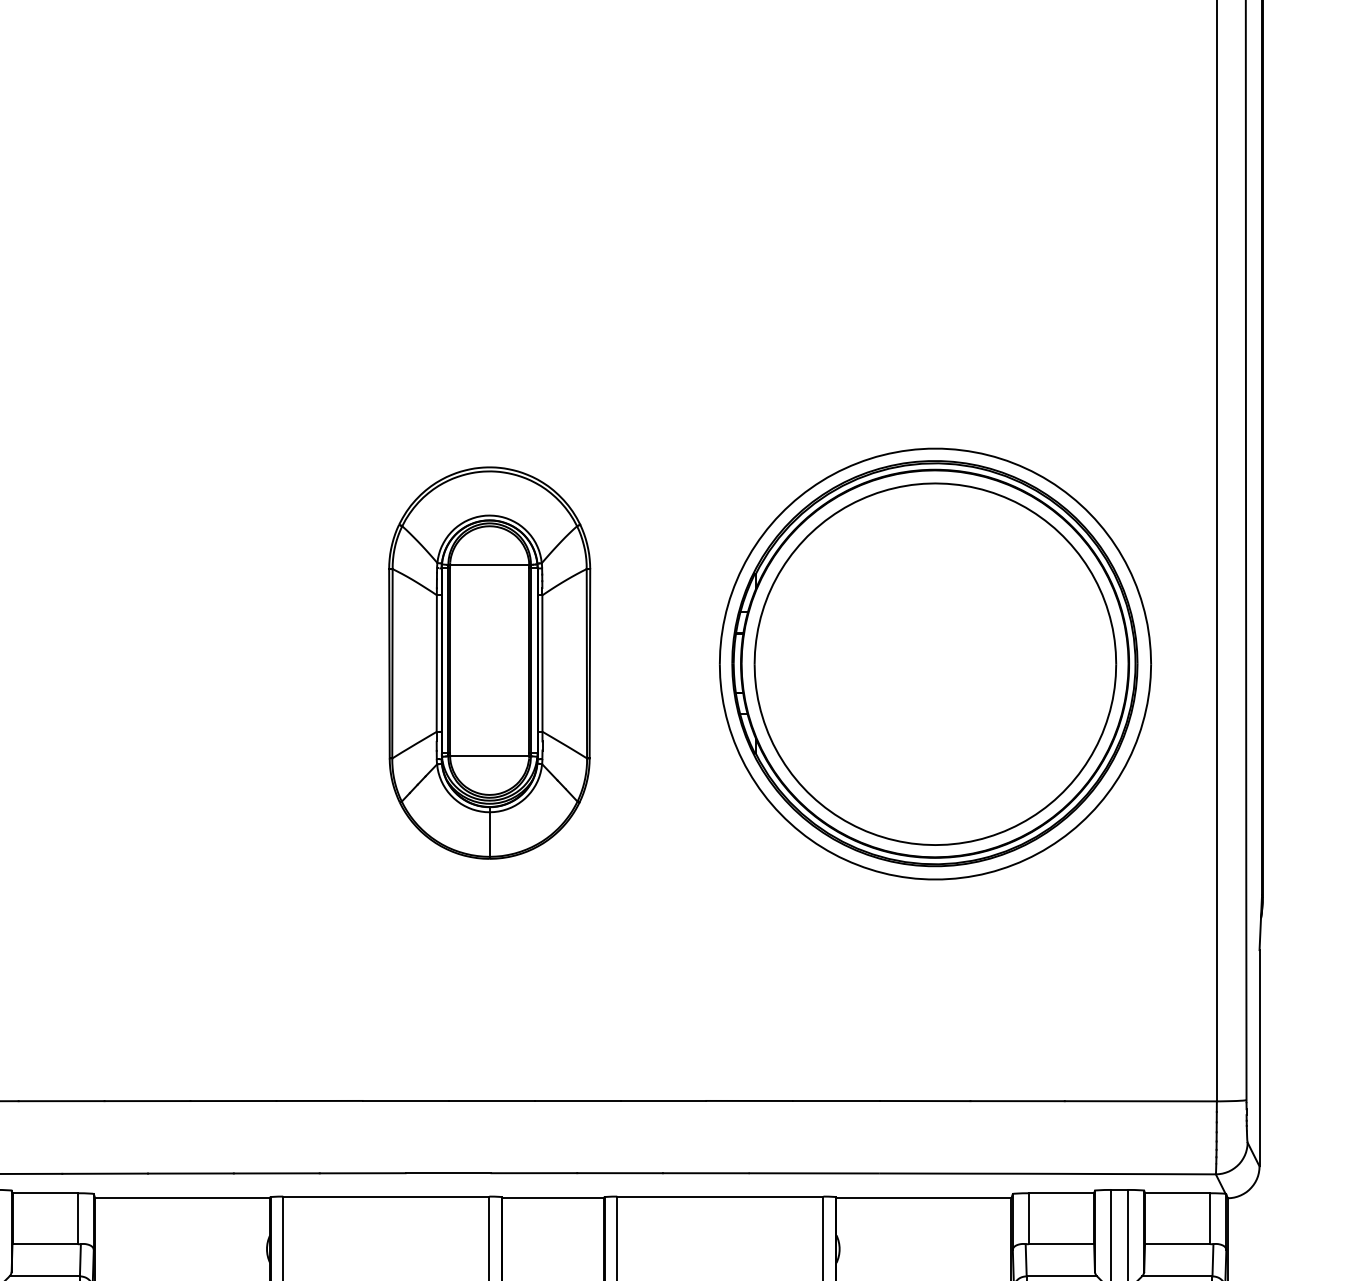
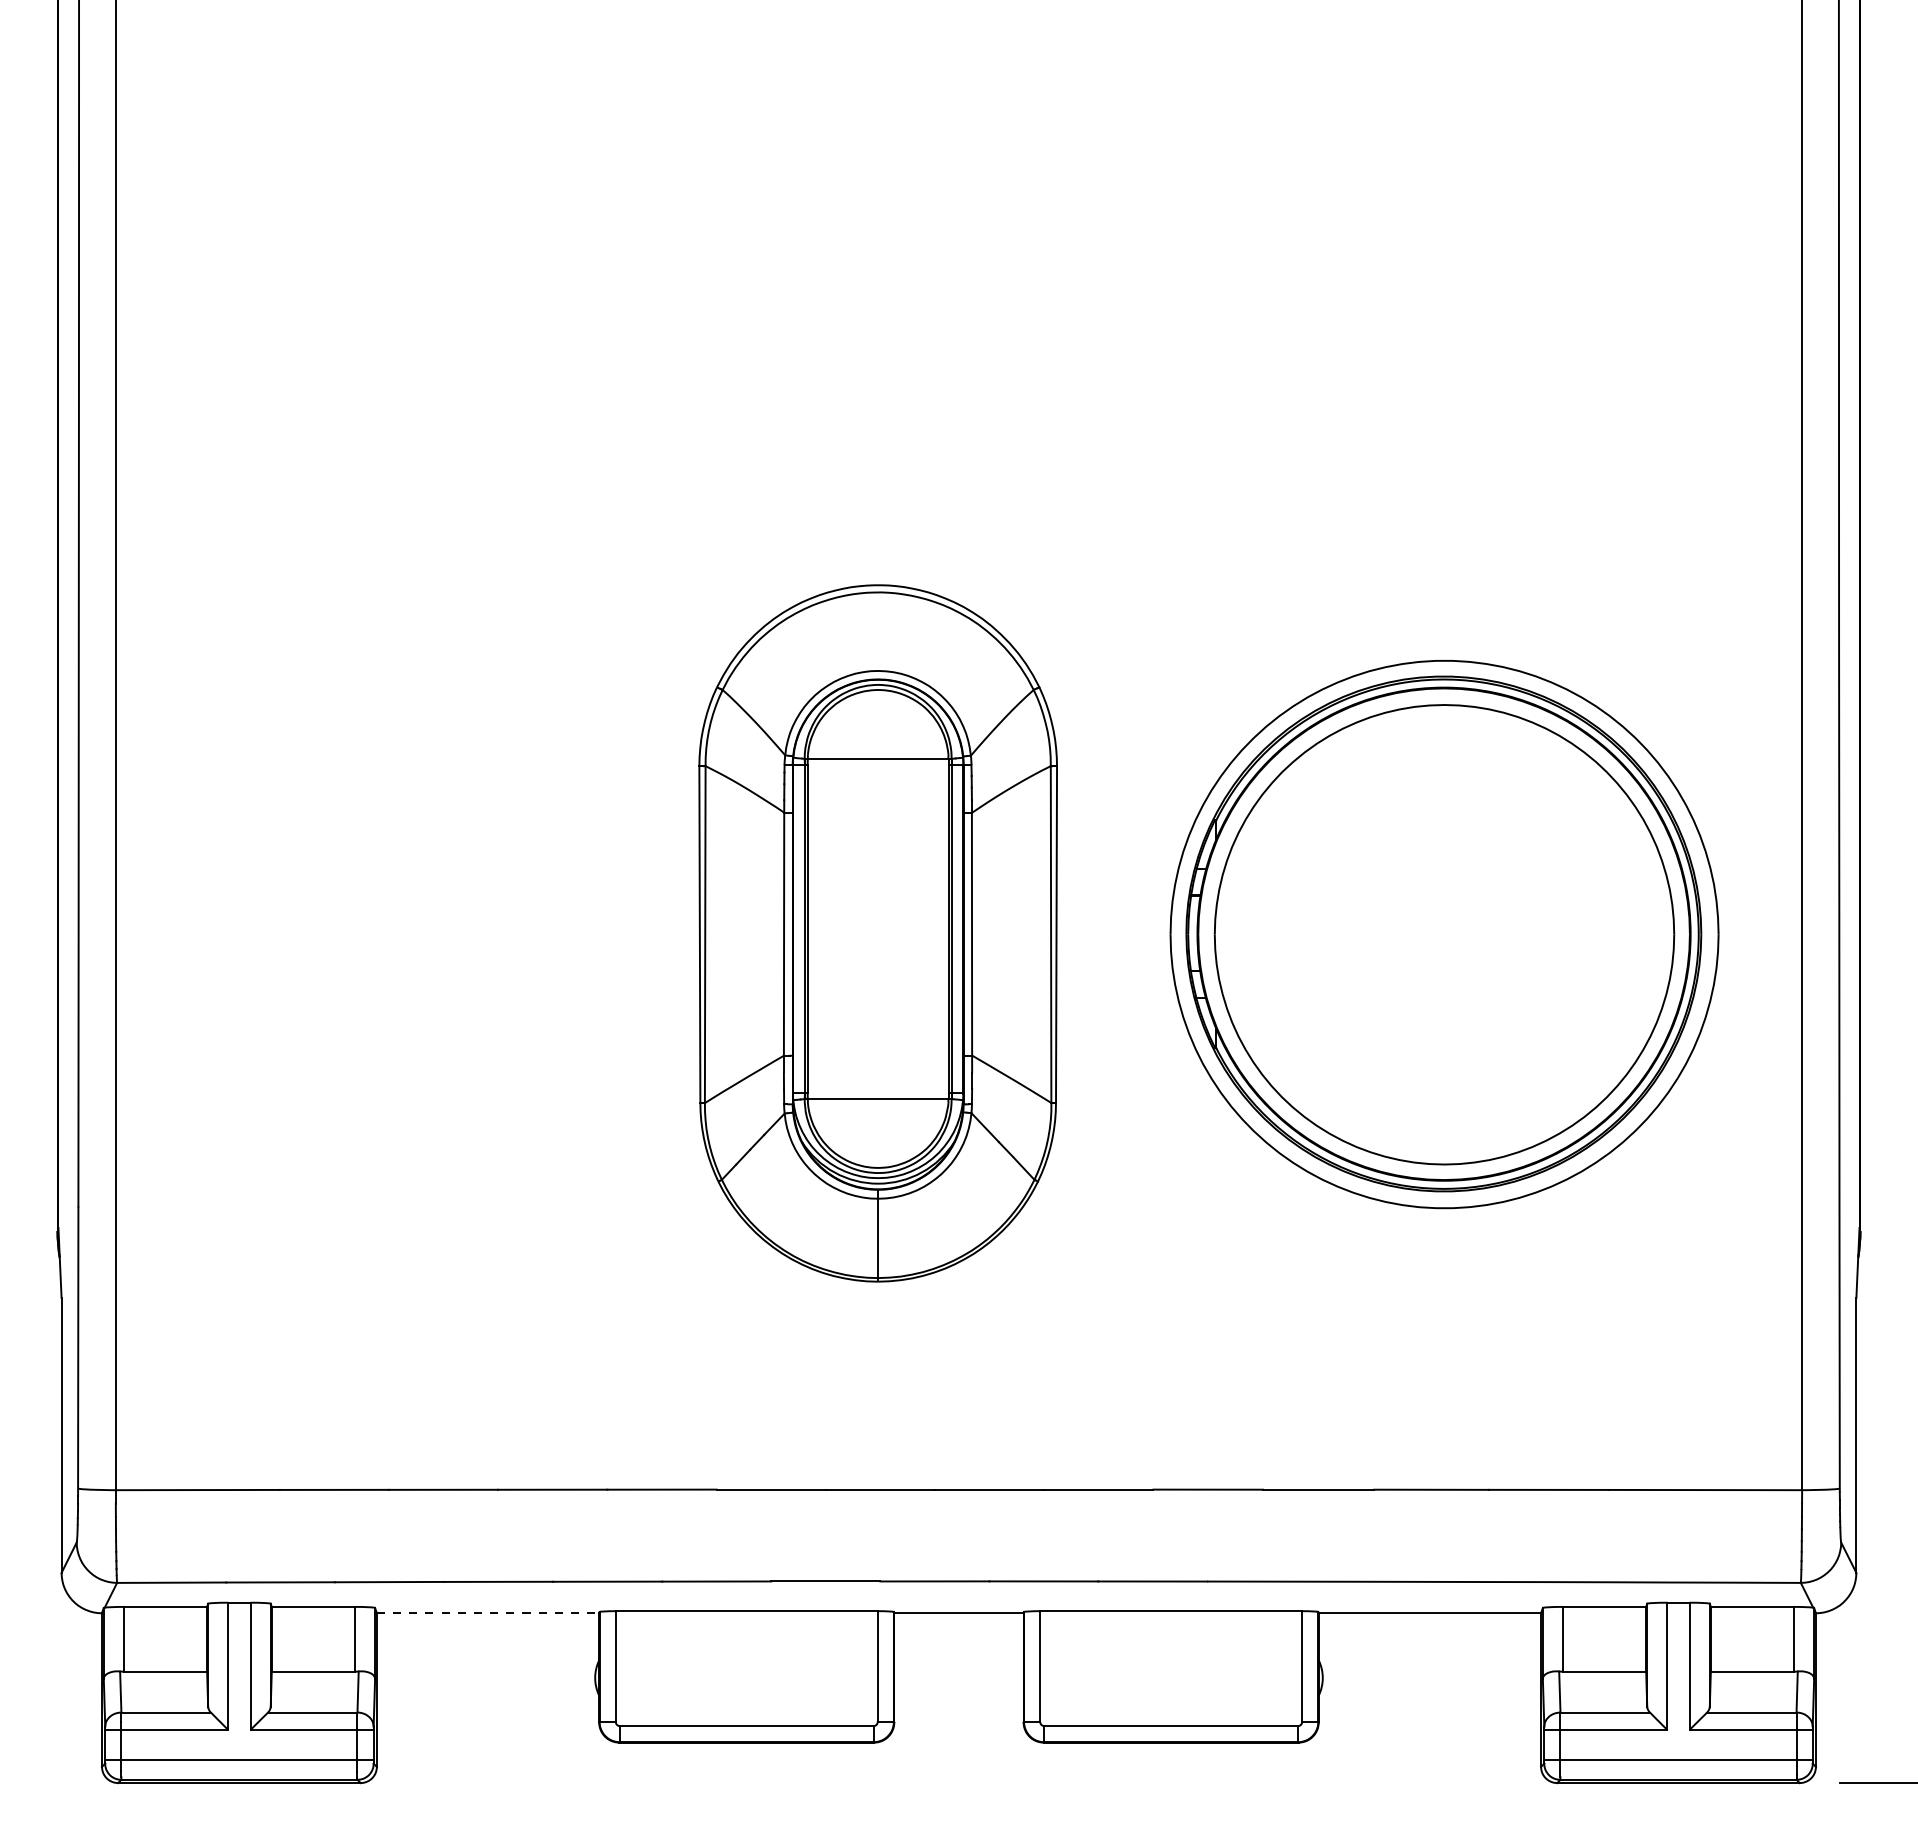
part: (489, 662) -> (877, 932), size x1.4
line: (183, 1198) -> (488, 1613), solid -> dashed

